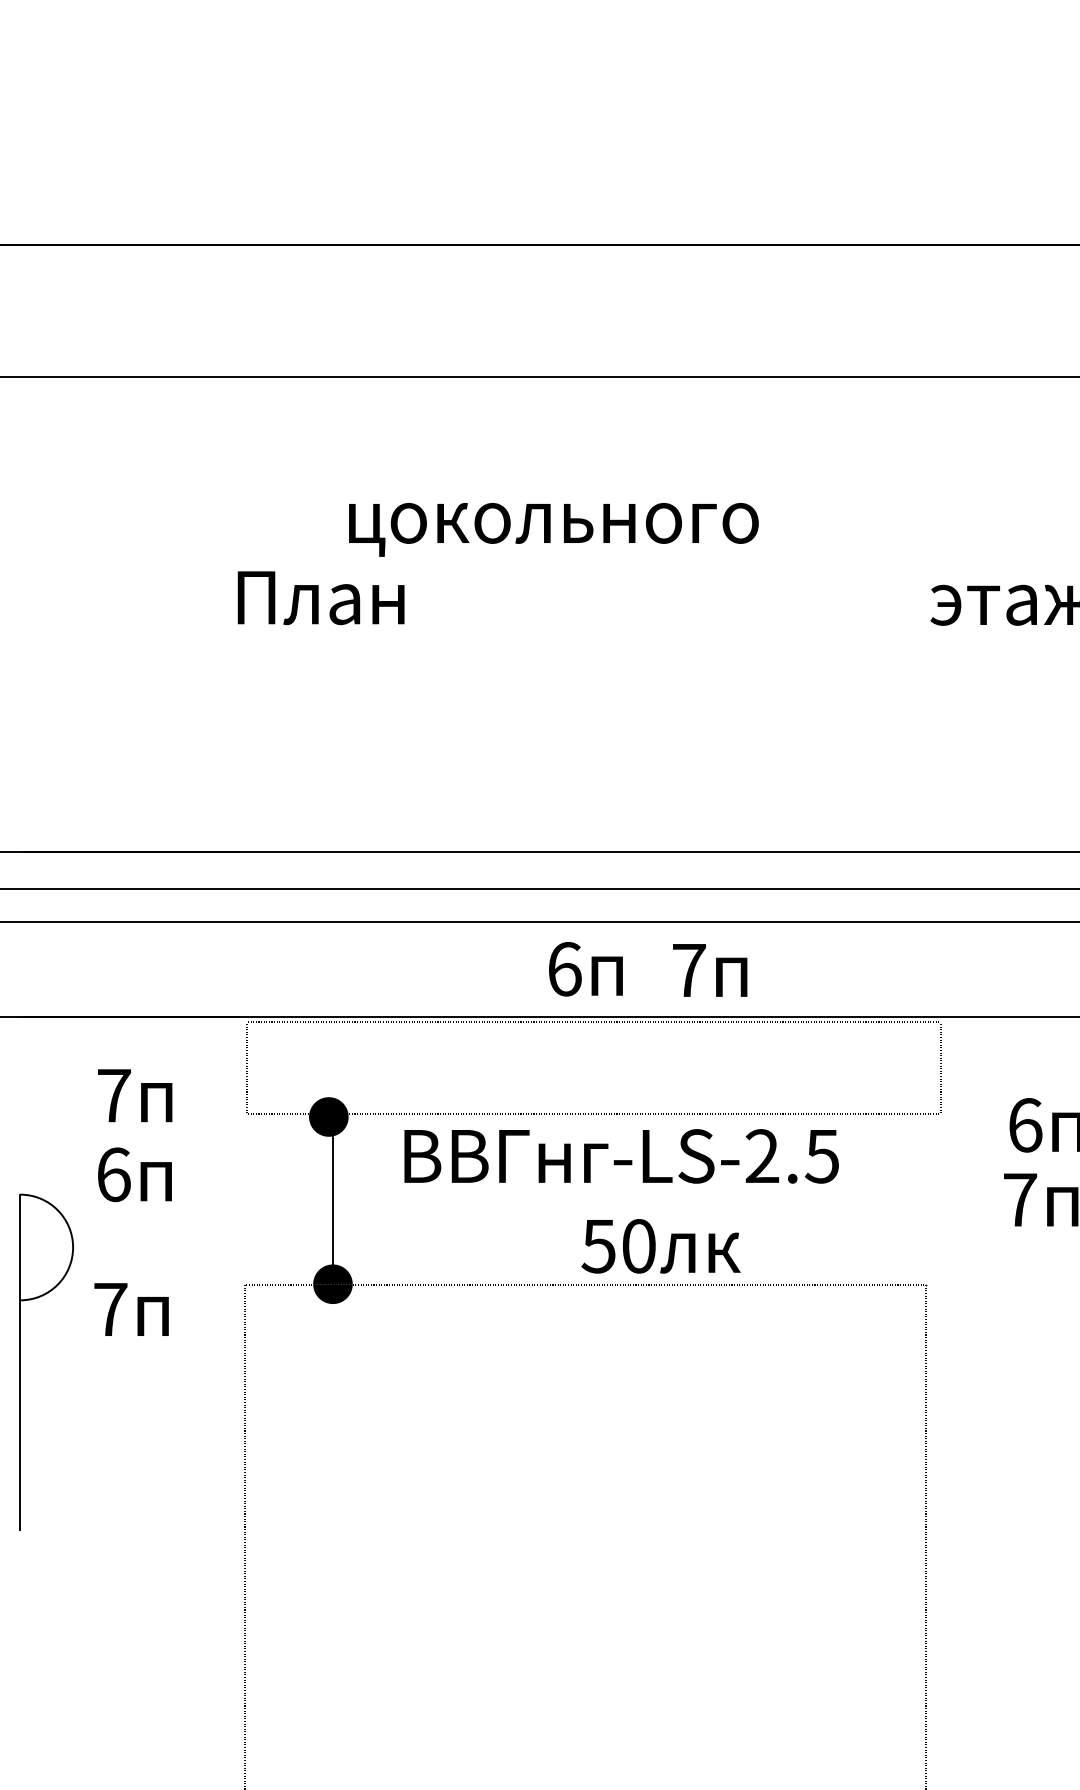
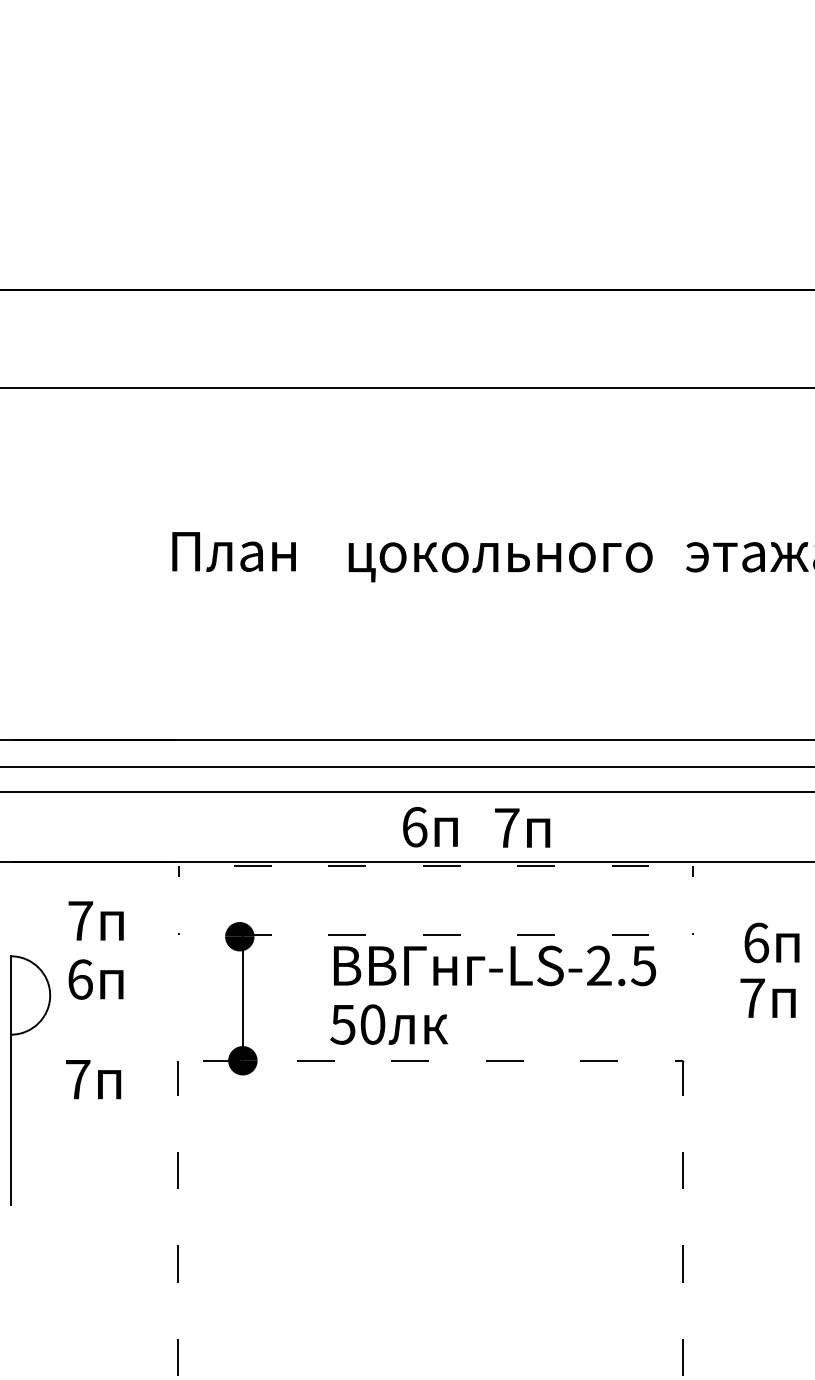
text: (553, 530) -> (500, 562), moved
text: (621, 1155) -> (494, 965), moved
text: (660, 1246) -> (388, 1024), moved
part: (20, 1362) -> (11, 1080), moved

